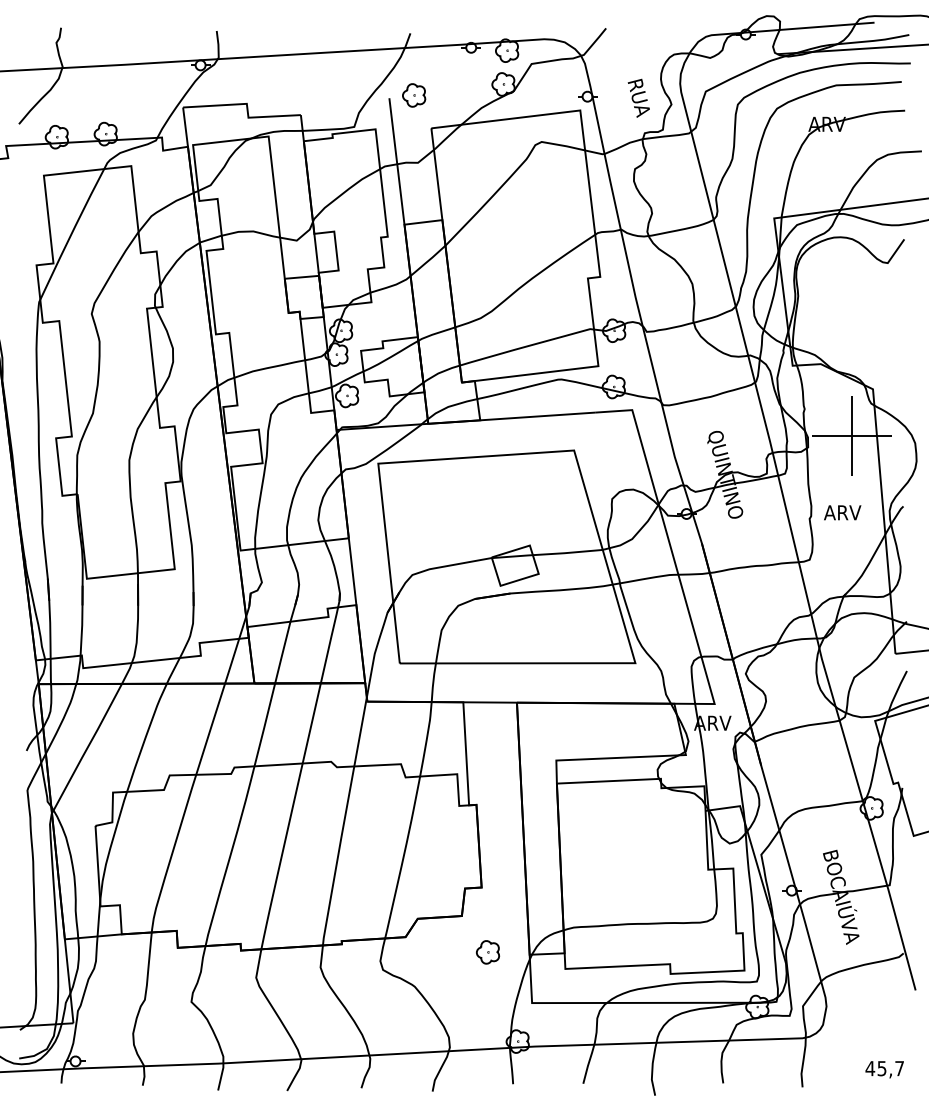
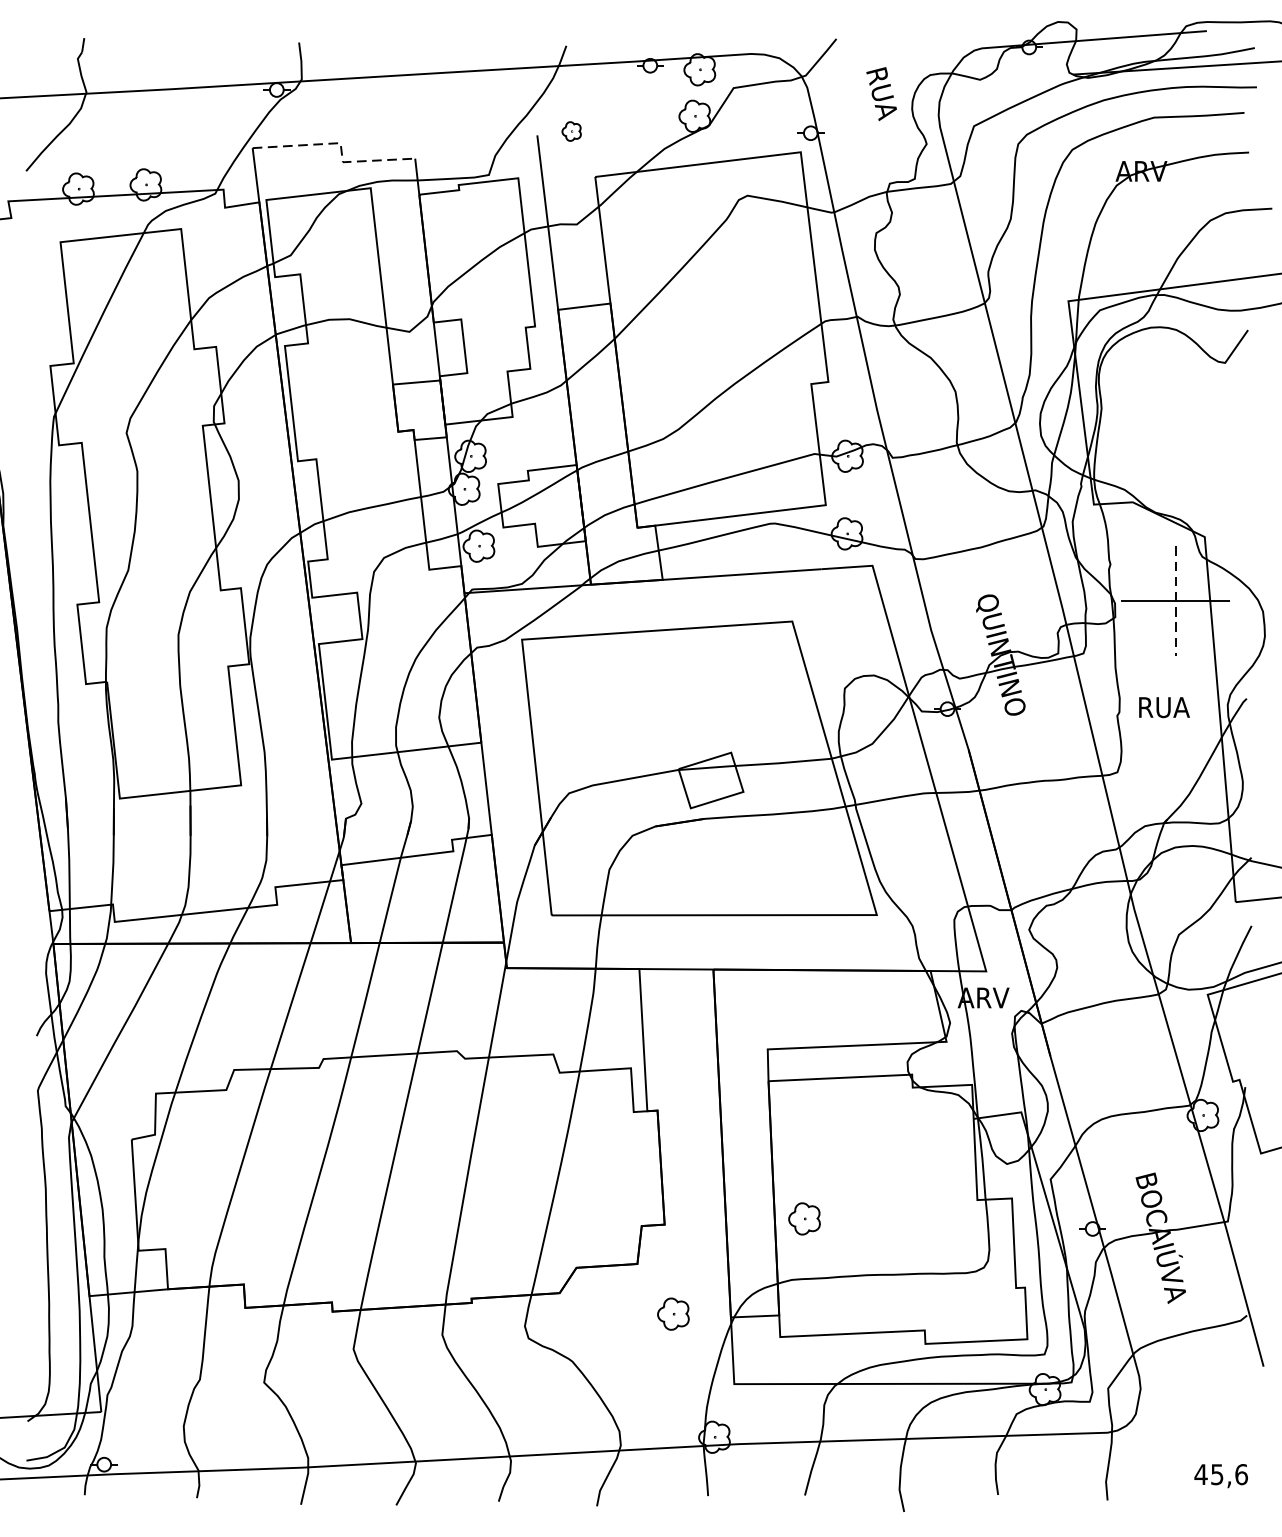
part: (414, 95) -> (571, 131), size x0.6
text: (638, 97) -> (881, 92), moved
line: (247, 105) -> (341, 145), solid -> dashed
line: (851, 435) -> (1175, 600), solid -> dashed
text: (843, 512) -> (1164, 707), ARV -> RUA
part: (583, 883) -> (805, 1219), added
text: (899, 1068) -> (1241, 1474), 45,7 -> 45,6

